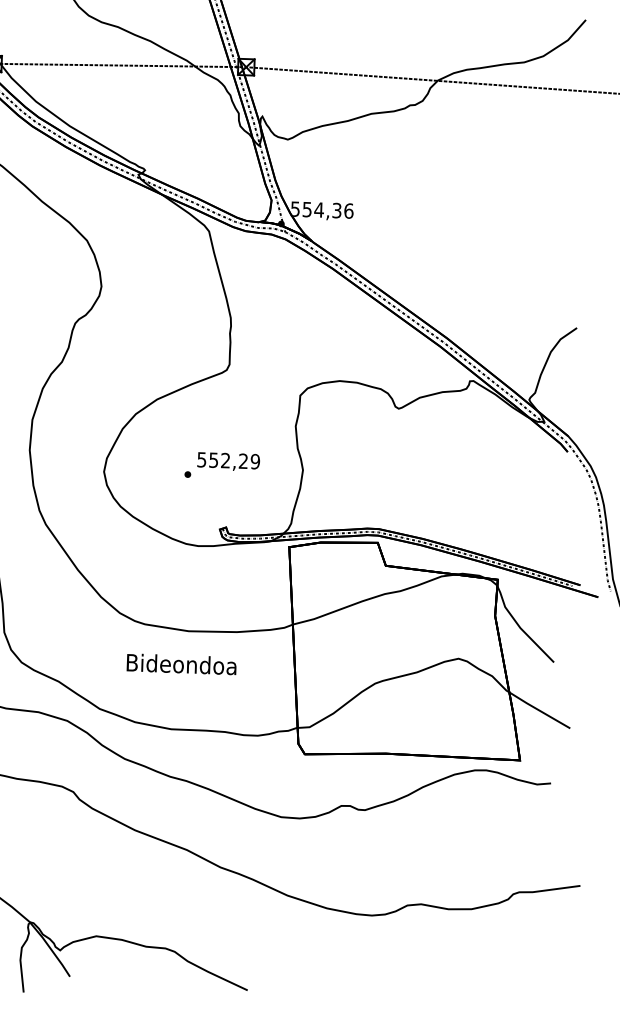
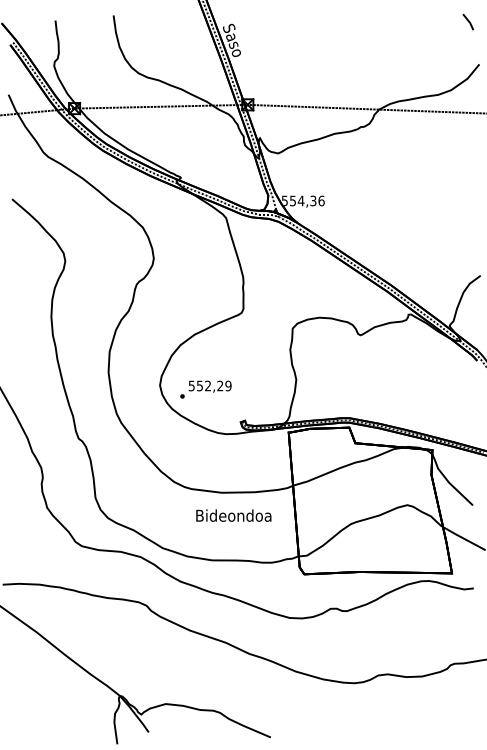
text: (221, 465) -> (205, 389), moved
text: (181, 664) -> (233, 515), moved

